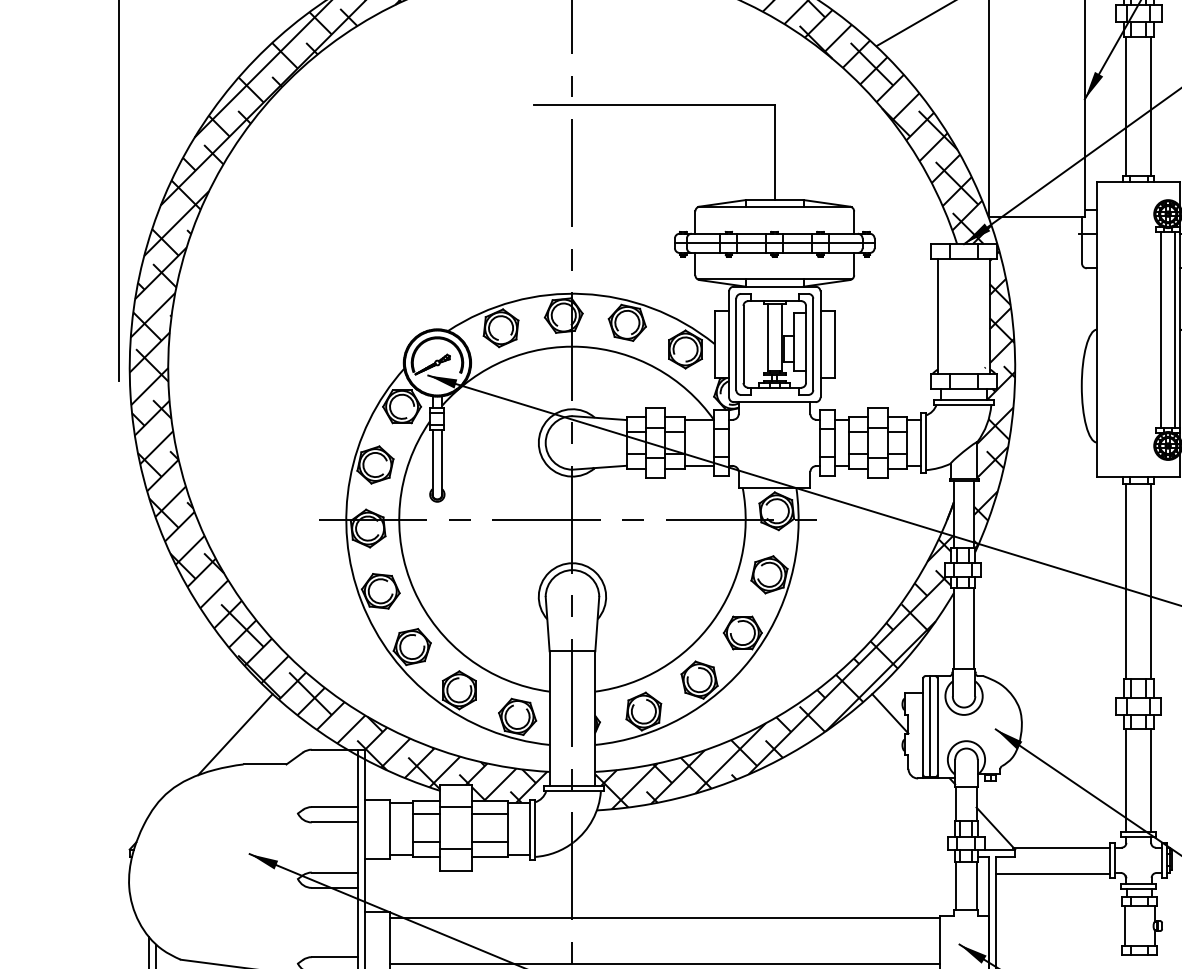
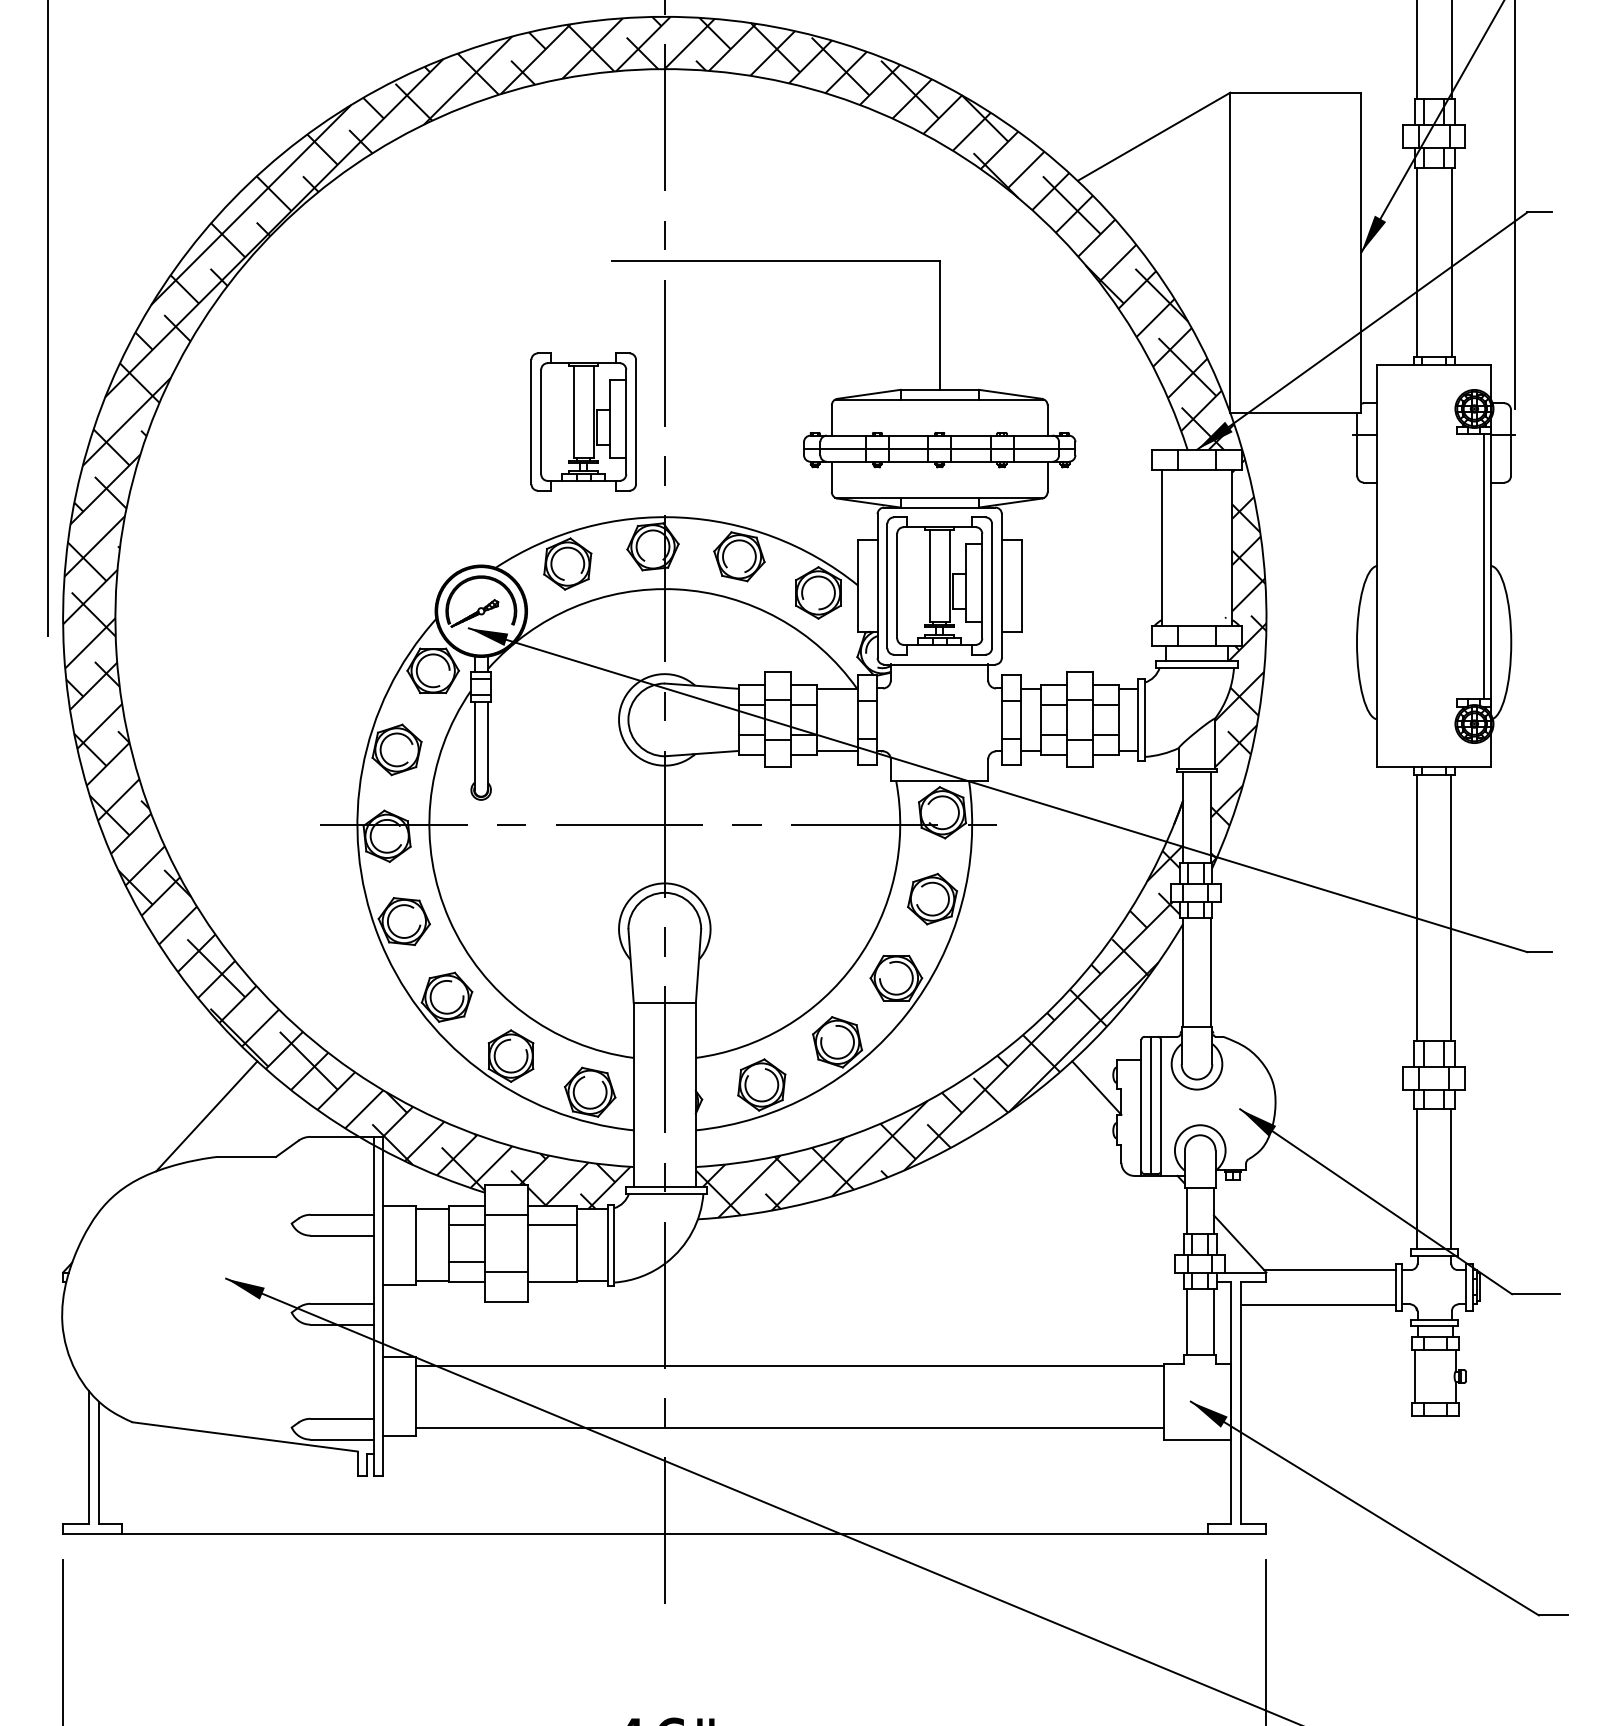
part: (512, 223) -> (583, 421), added
line: (1161, 330) -> (1465, 566), removed
line: (489, 842) -> (552, 1262), removed

